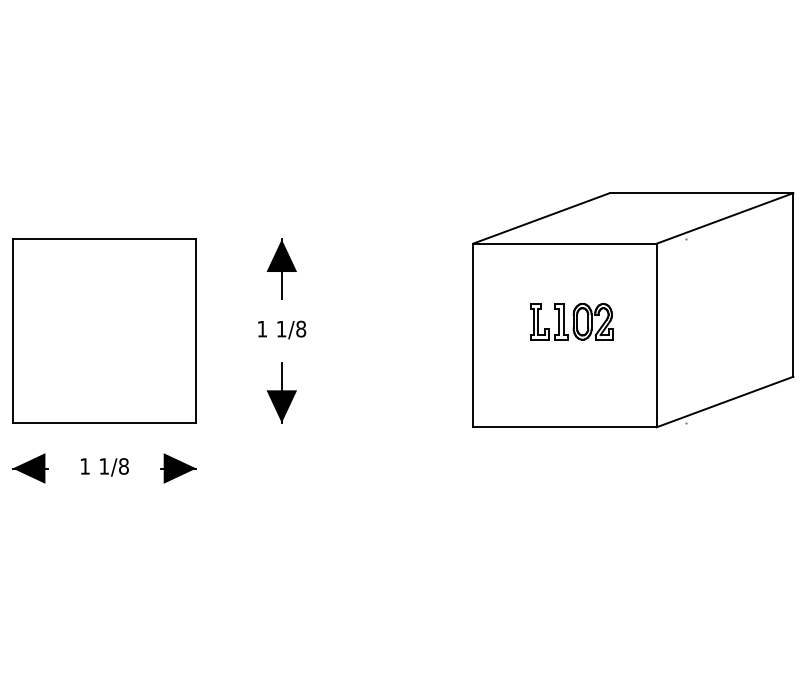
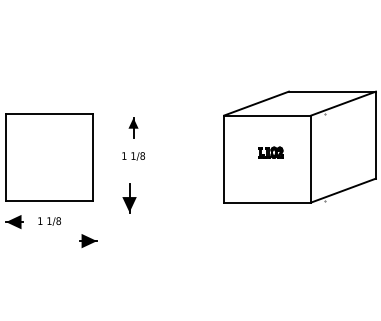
part: (281, 268) -> (133, 127), size x0.7
part: (570, 321) -> (270, 152), size x0.6
part: (281, 393) -> (129, 198), moved
part: (178, 467) -> (88, 240), moved

